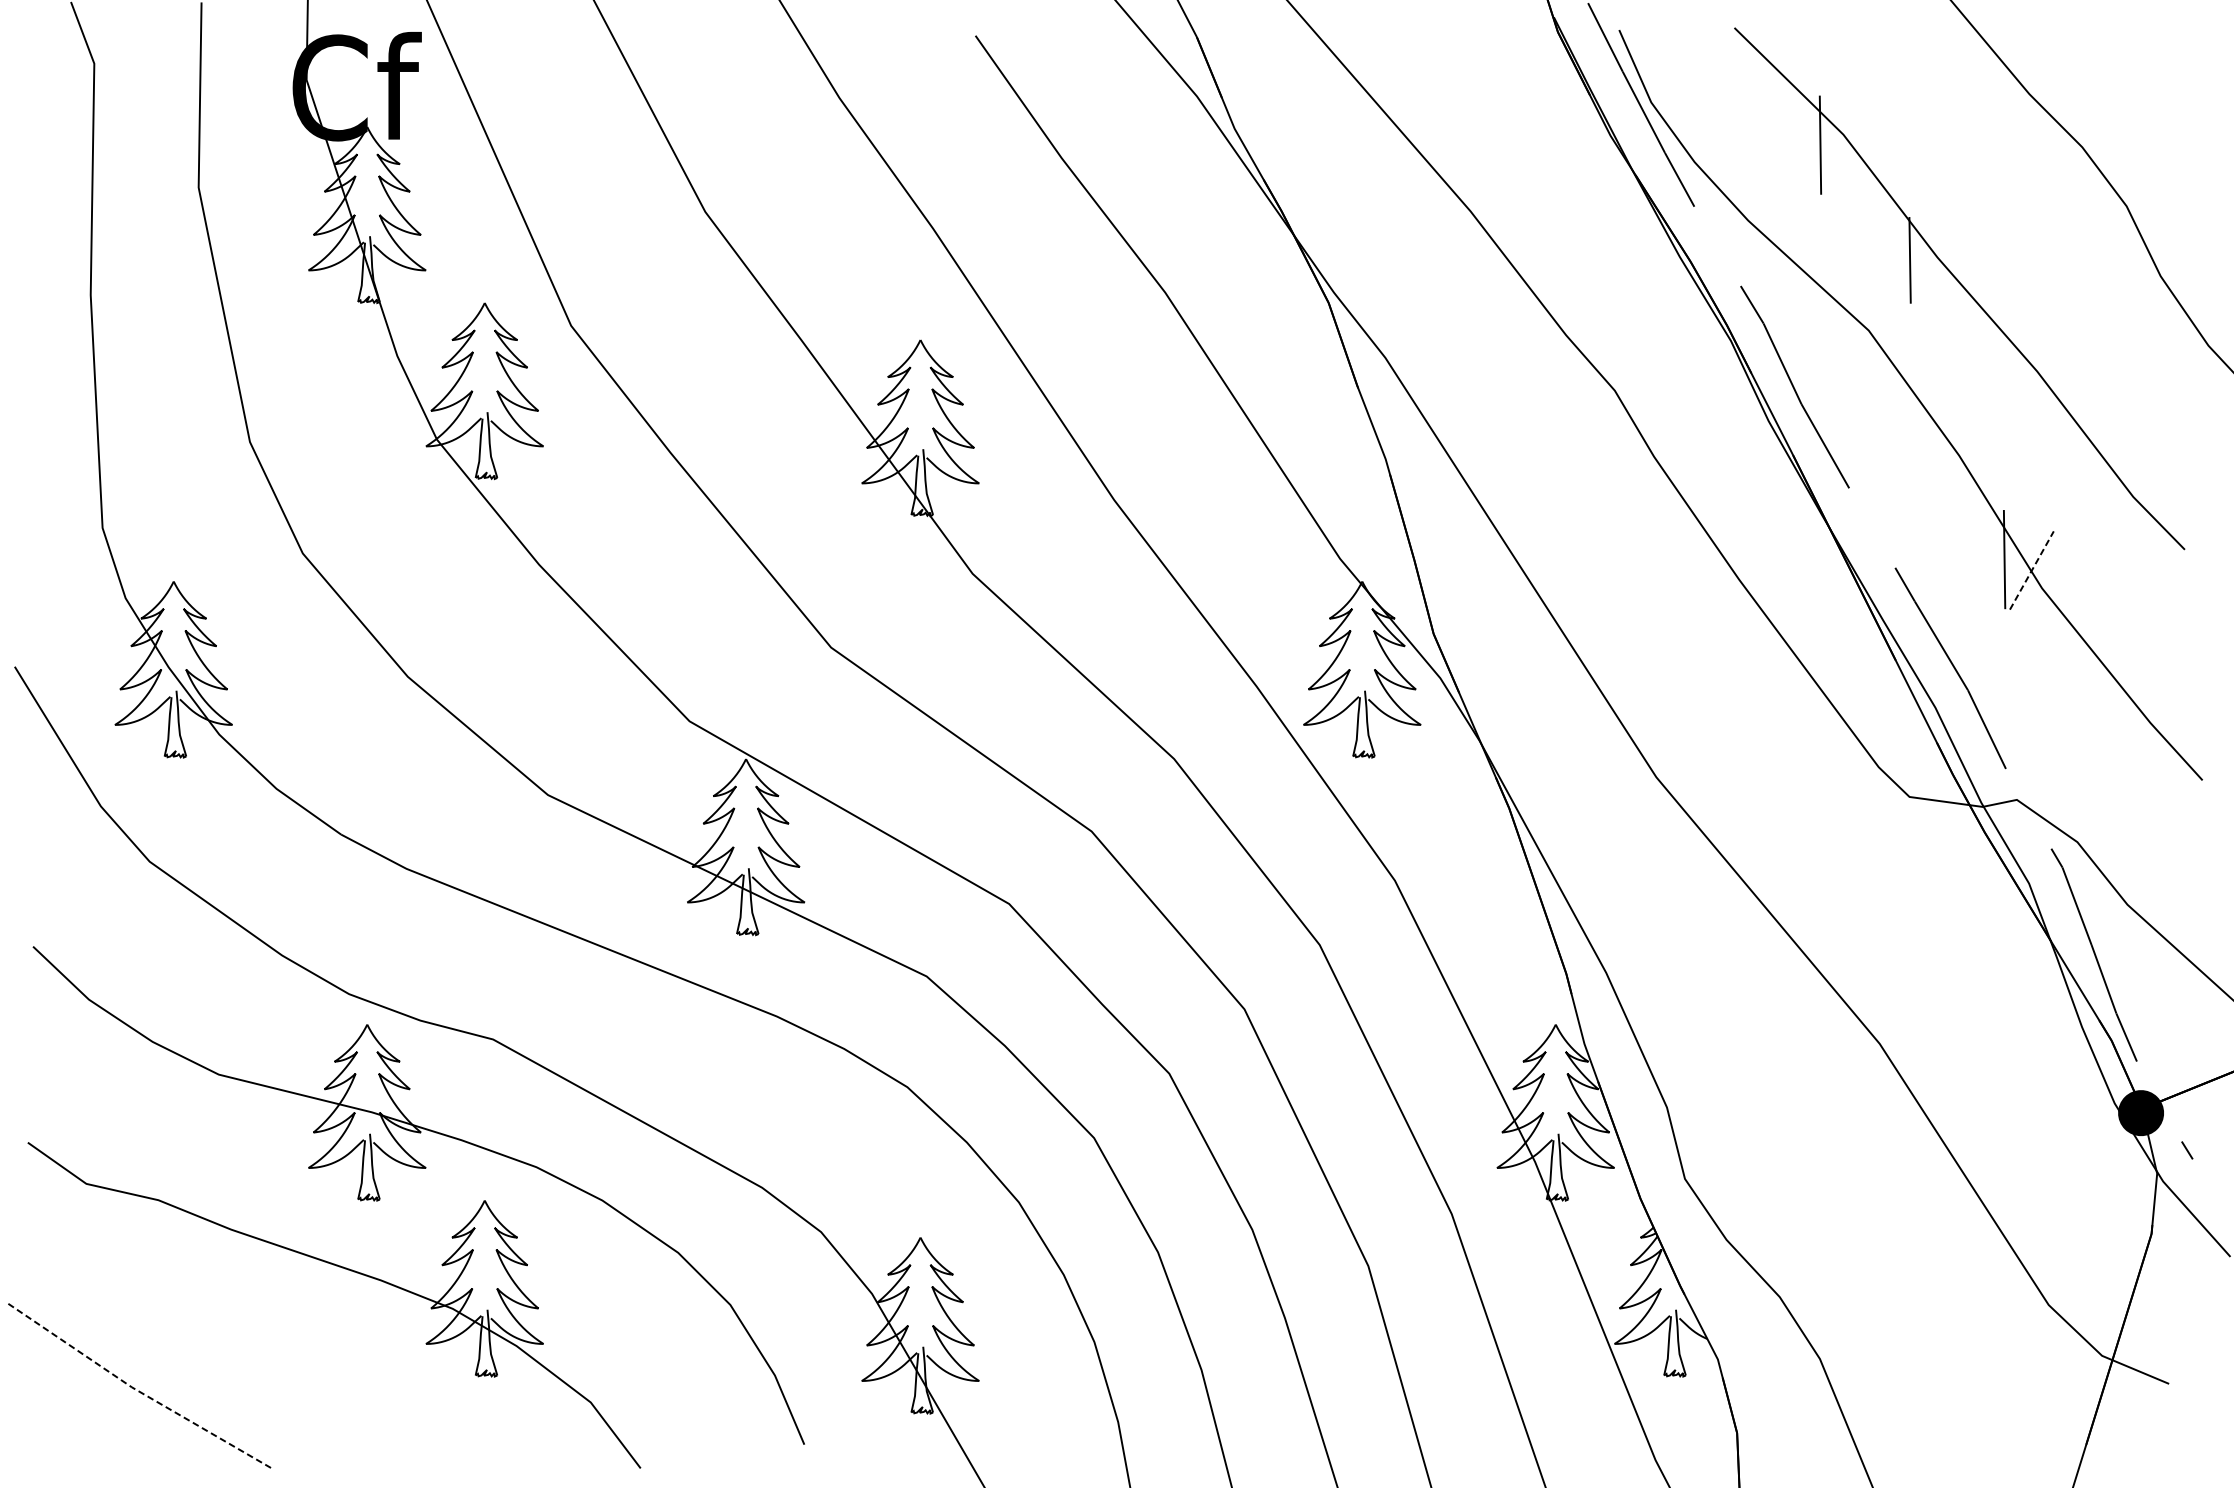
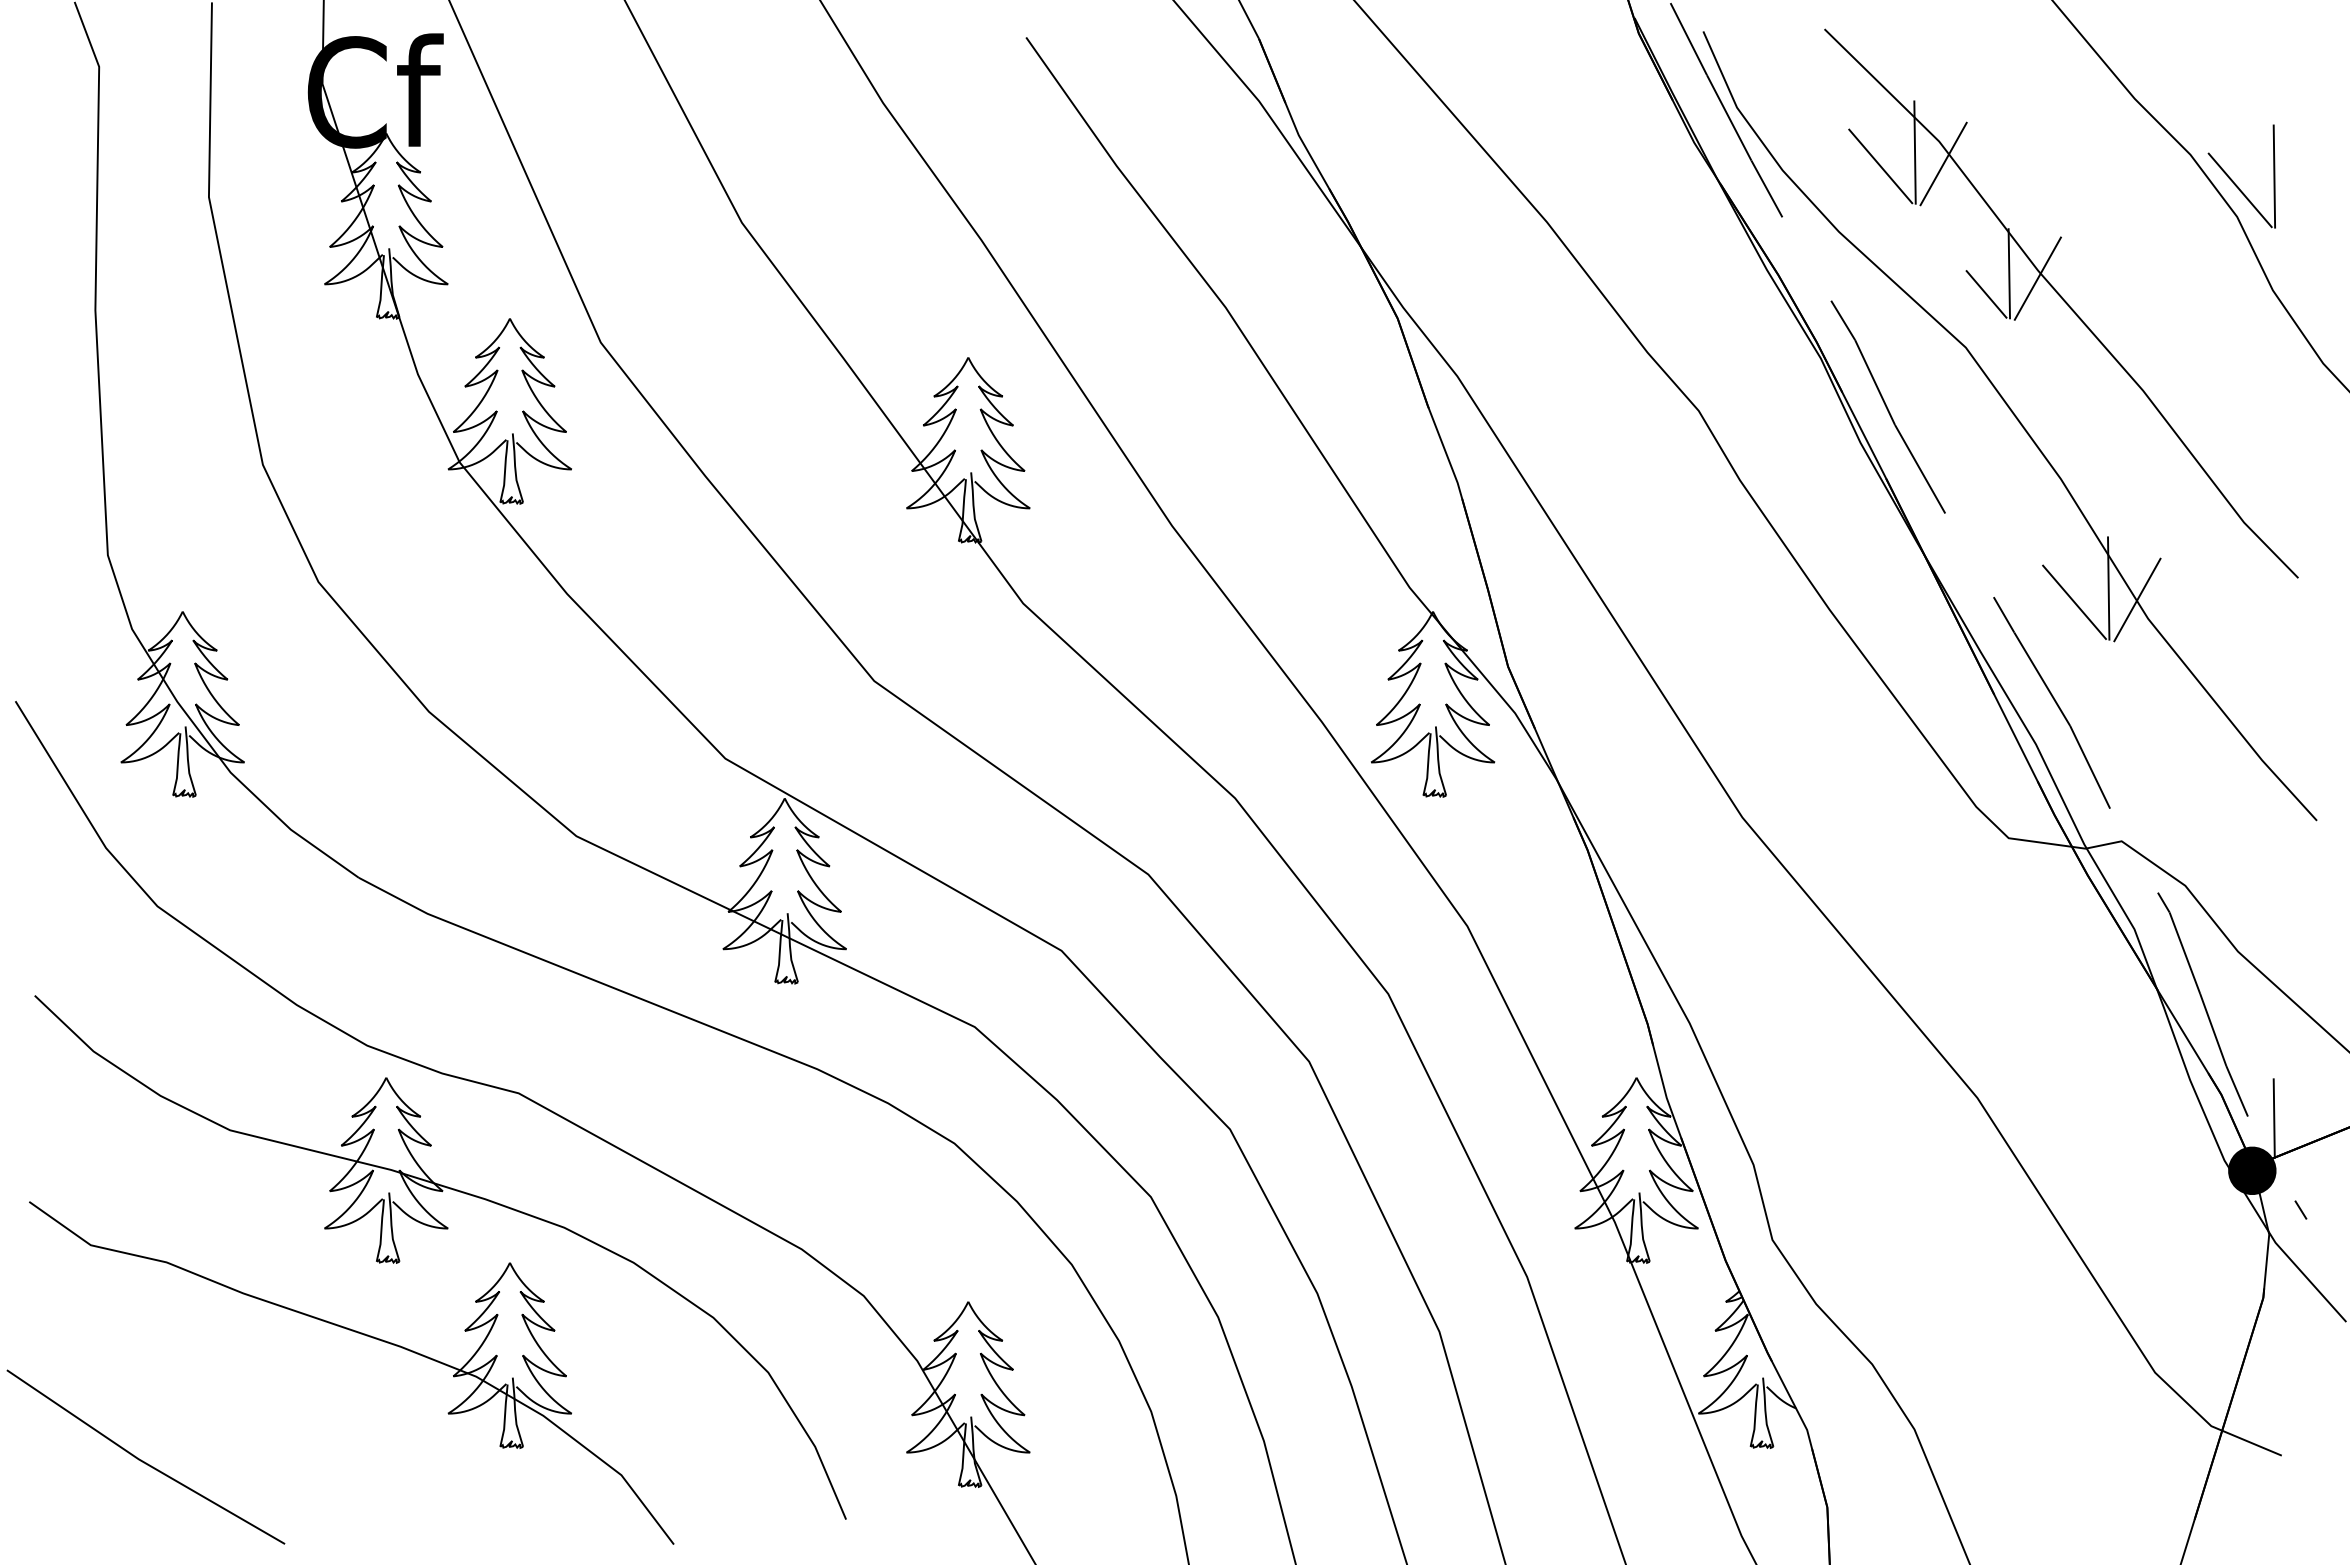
line: (1847, 155) -> (1943, 163), added
line: (1787, 158) -> (1880, 166), added
part: (2123, 171) -> (2233, 180), added
line: (1936, 264) -> (2037, 278), added
line: (1888, 280) -> (1986, 294), added
line: (2031, 570) -> (2137, 599), dashed -> solid
line: (1972, 572) -> (2074, 602), added
line: (2161, 1063) -> (2273, 1118), added
line: (135, 1389) -> (142, 1461), dashed -> solid

